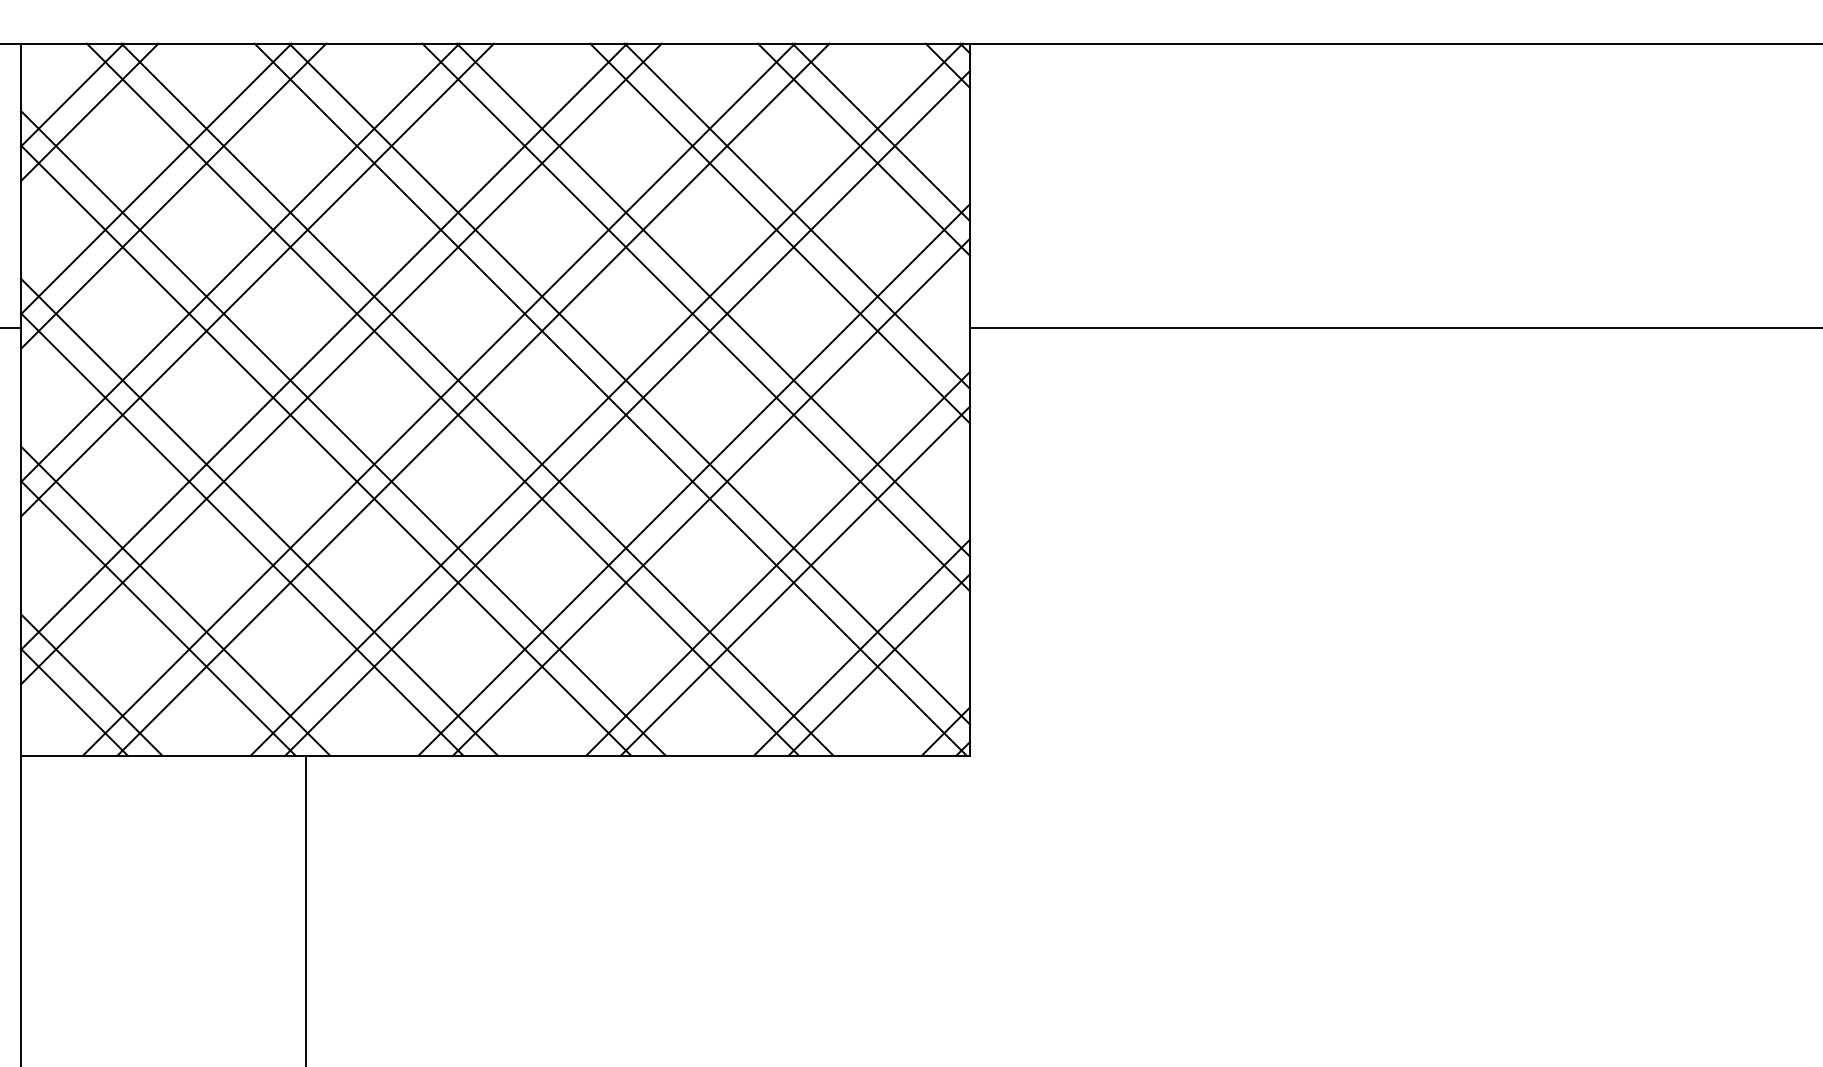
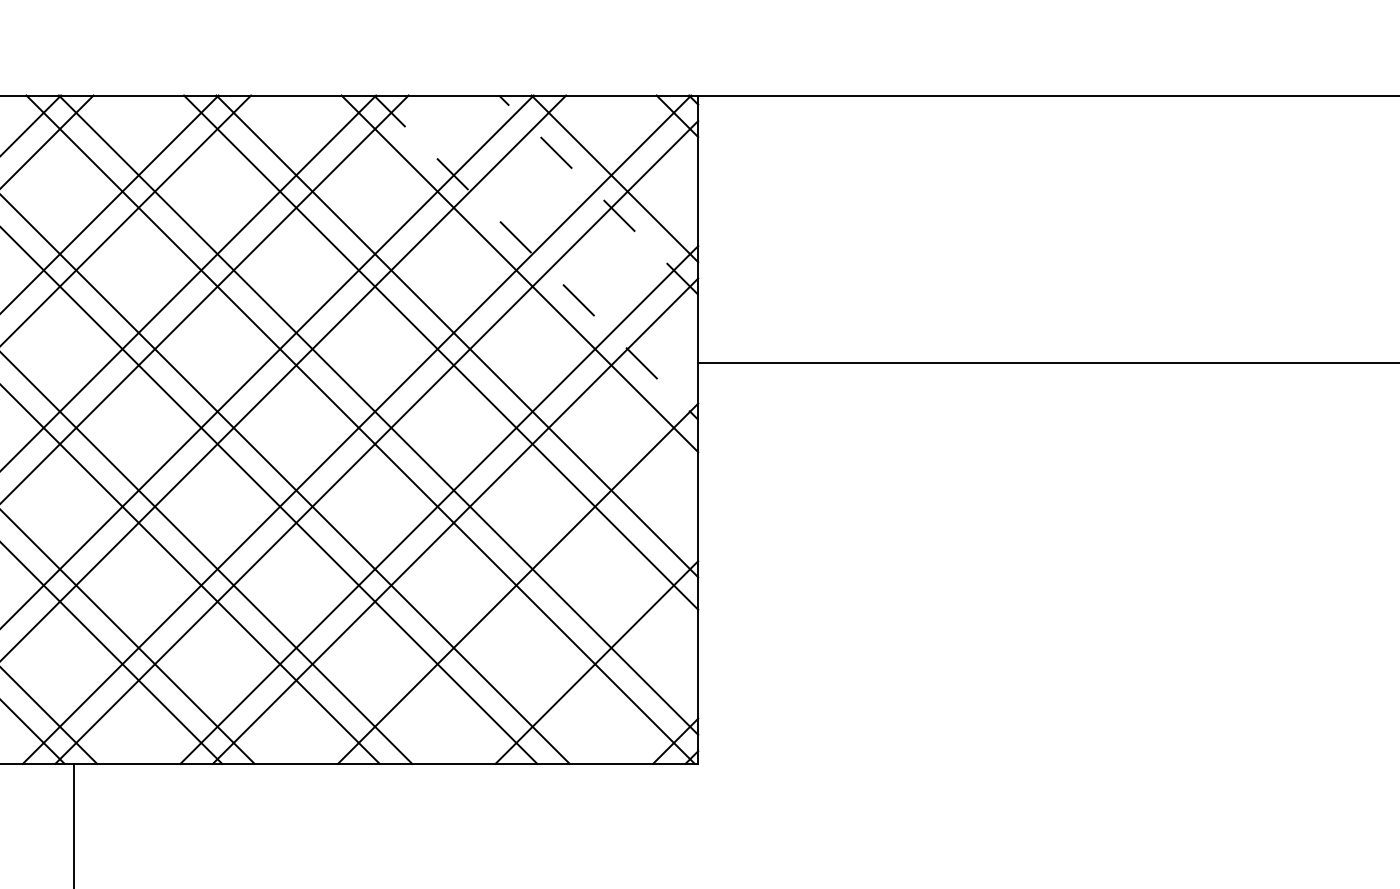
line: (864, 149) -> (599, 194), solid -> dashed
line: (797, 216) -> (536, 257), solid -> dashed
line: (795, 580) -> (534, 599), removed
line: (879, 664) -> (613, 678), removed

